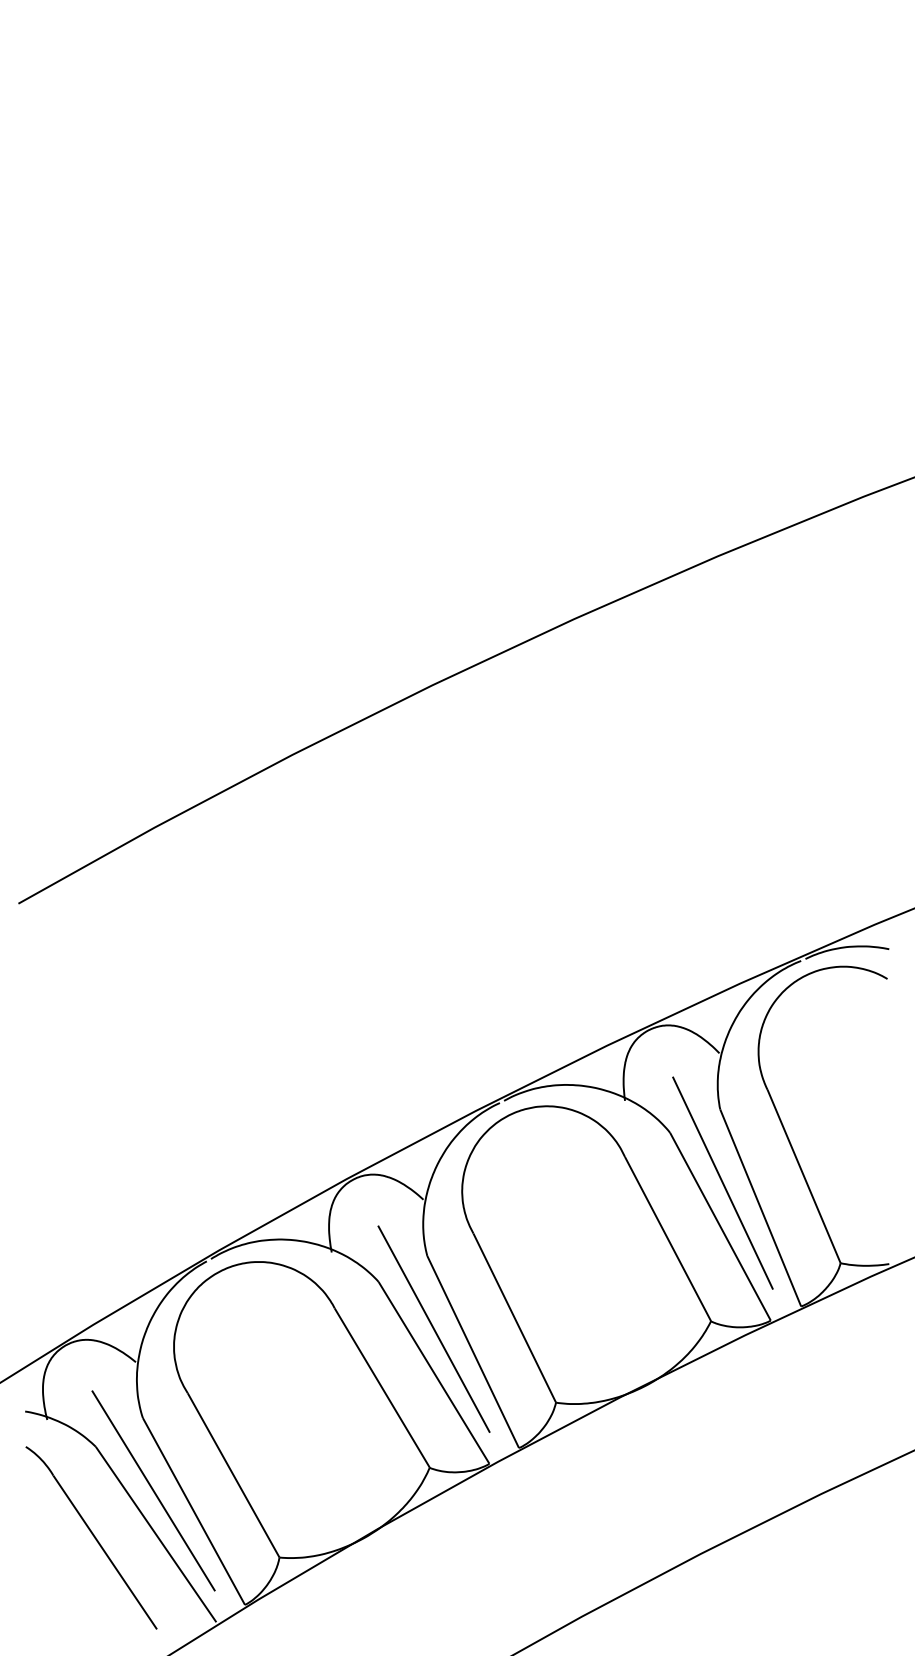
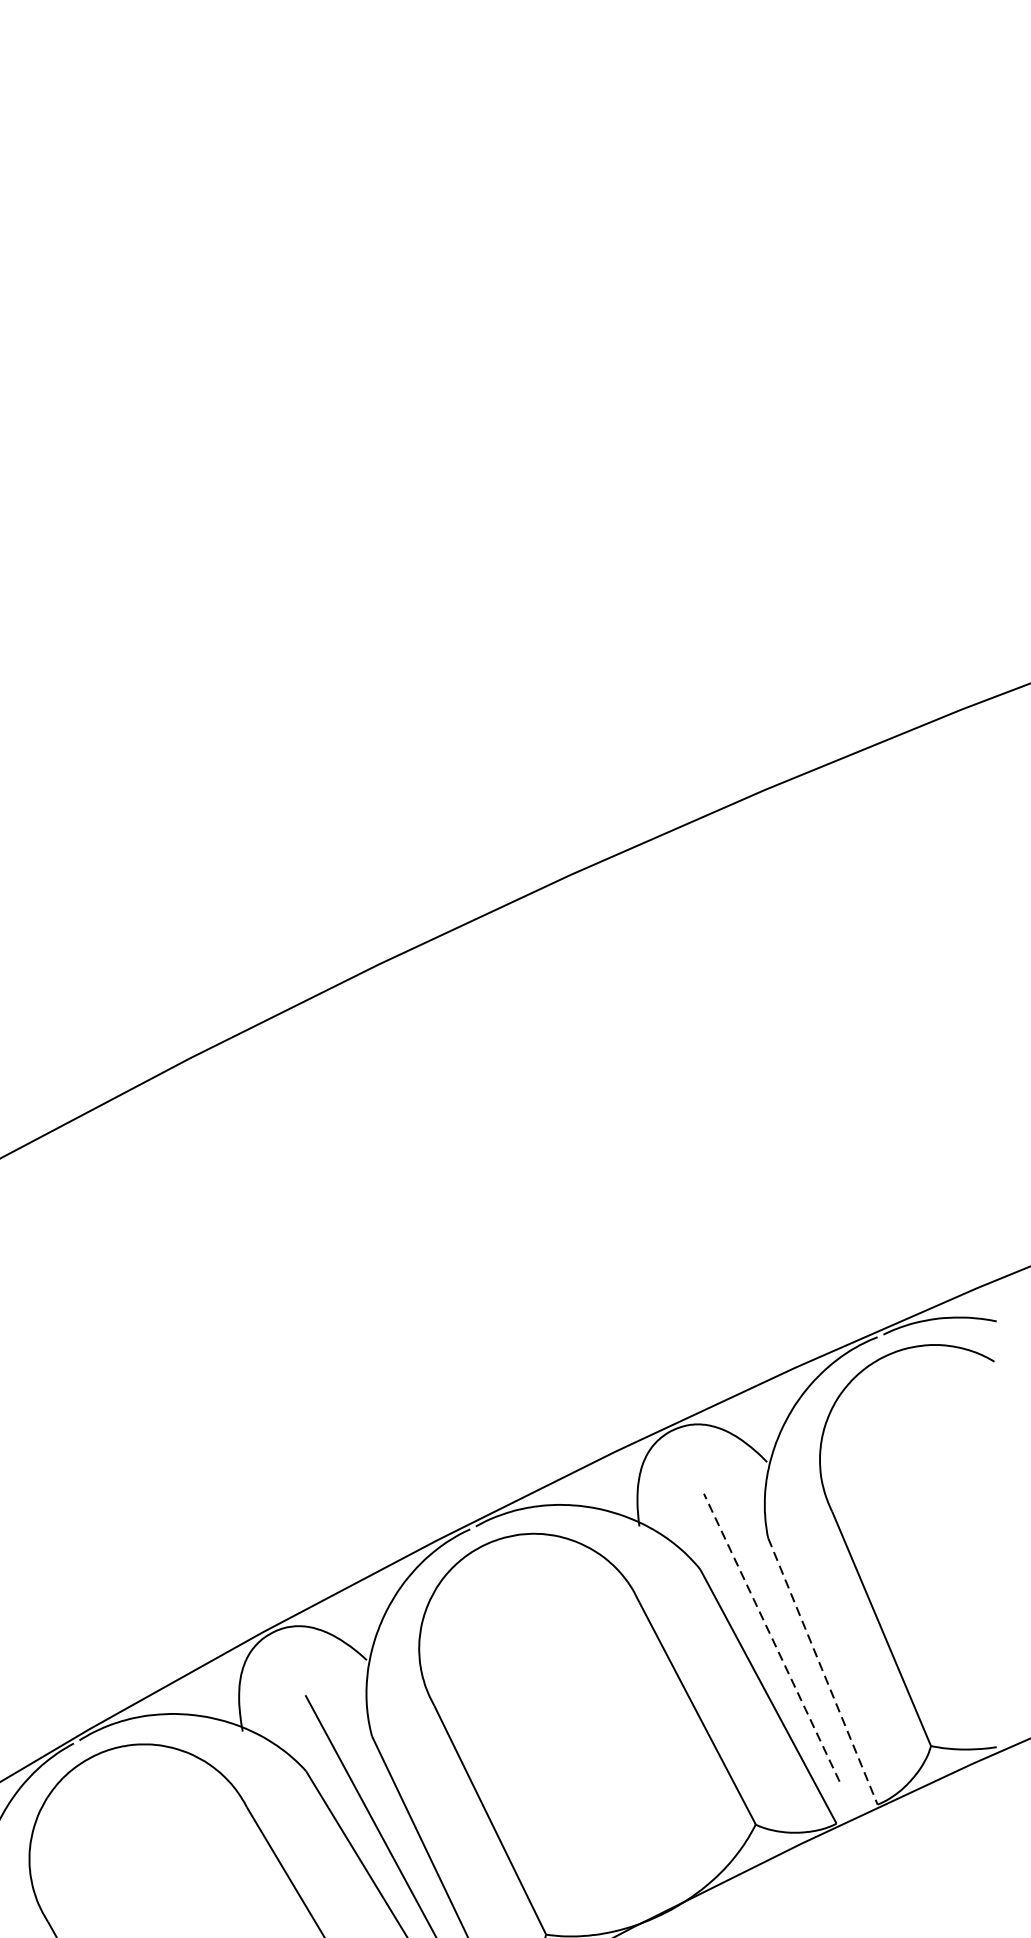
line: (722, 1183) -> (771, 1638), solid -> dashed
line: (760, 1208) -> (822, 1672), solid -> dashed

